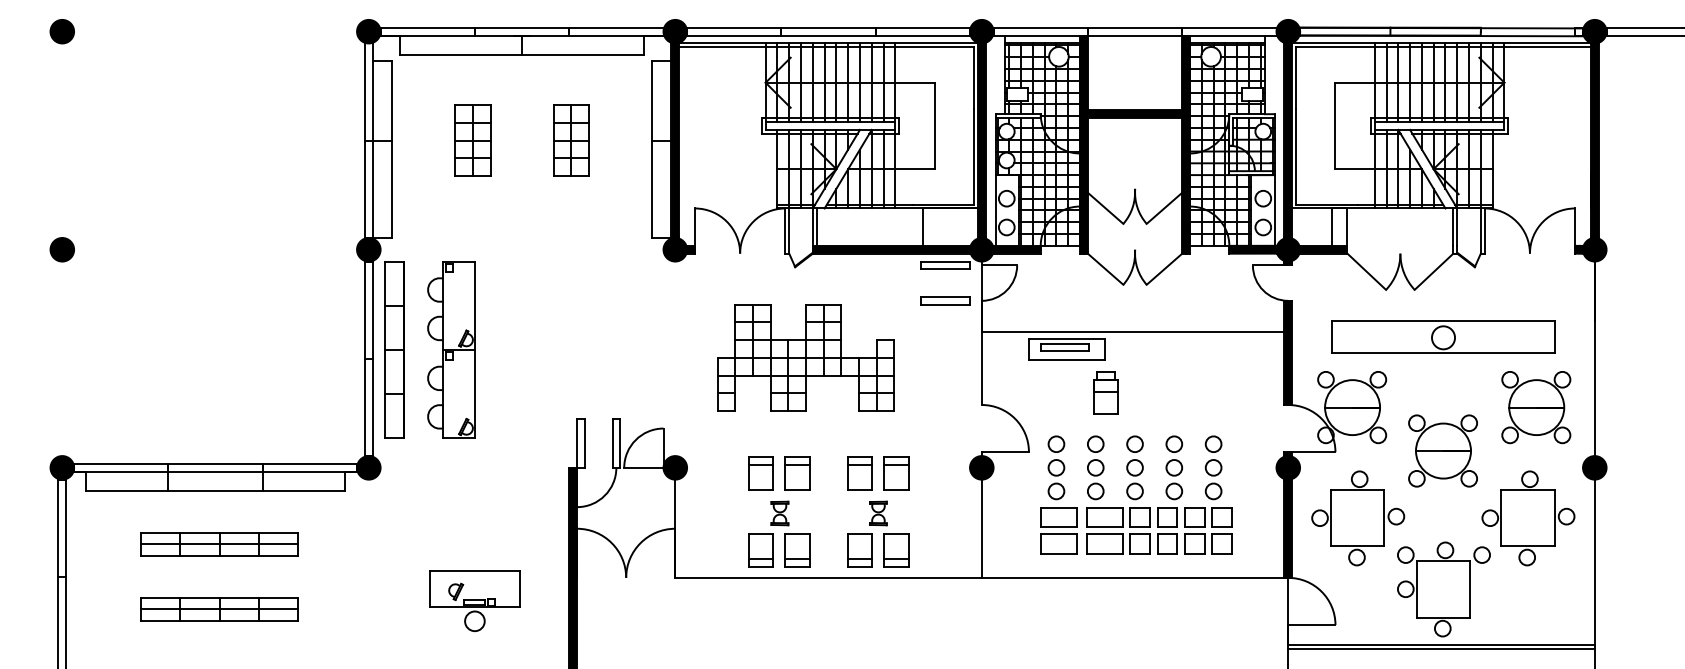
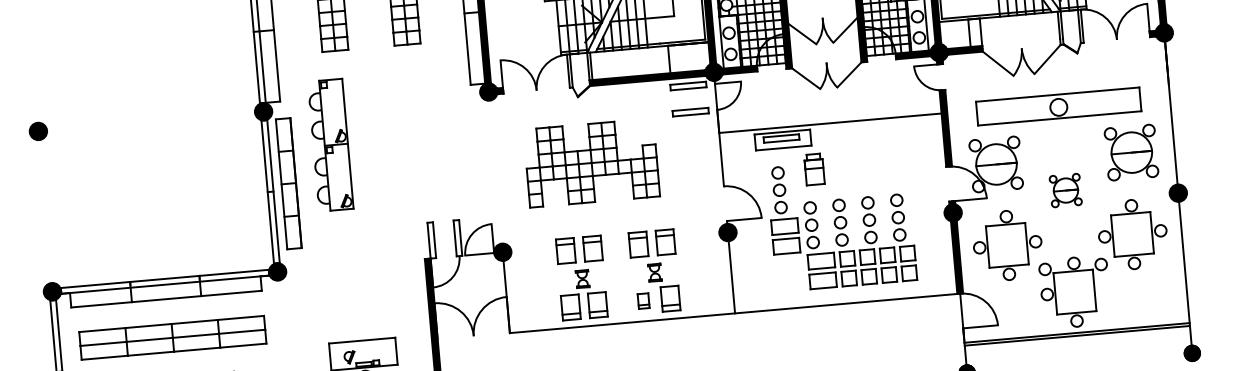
part: (451, 349) -> (330, 144), moved
part: (1442, 450) -> (1065, 190), size x0.6
part: (1058, 494) -> (782, 209), moved
part: (219, 544) -> (172, 337), size x1.6
part: (859, 550) -> (643, 301), size x0.6

